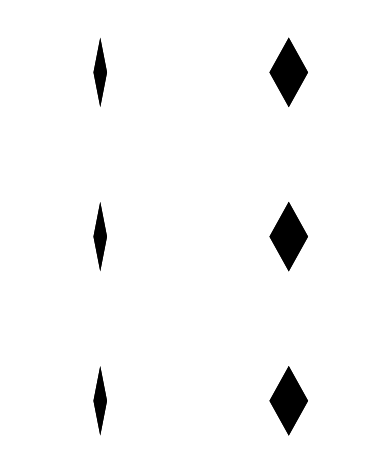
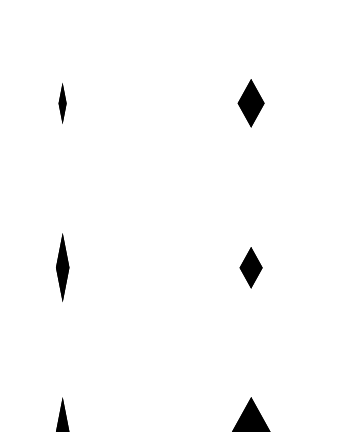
part: (288, 71) -> (250, 102), size x0.7
part: (99, 72) -> (61, 103), size x0.6
part: (288, 236) -> (250, 267), size x0.6

